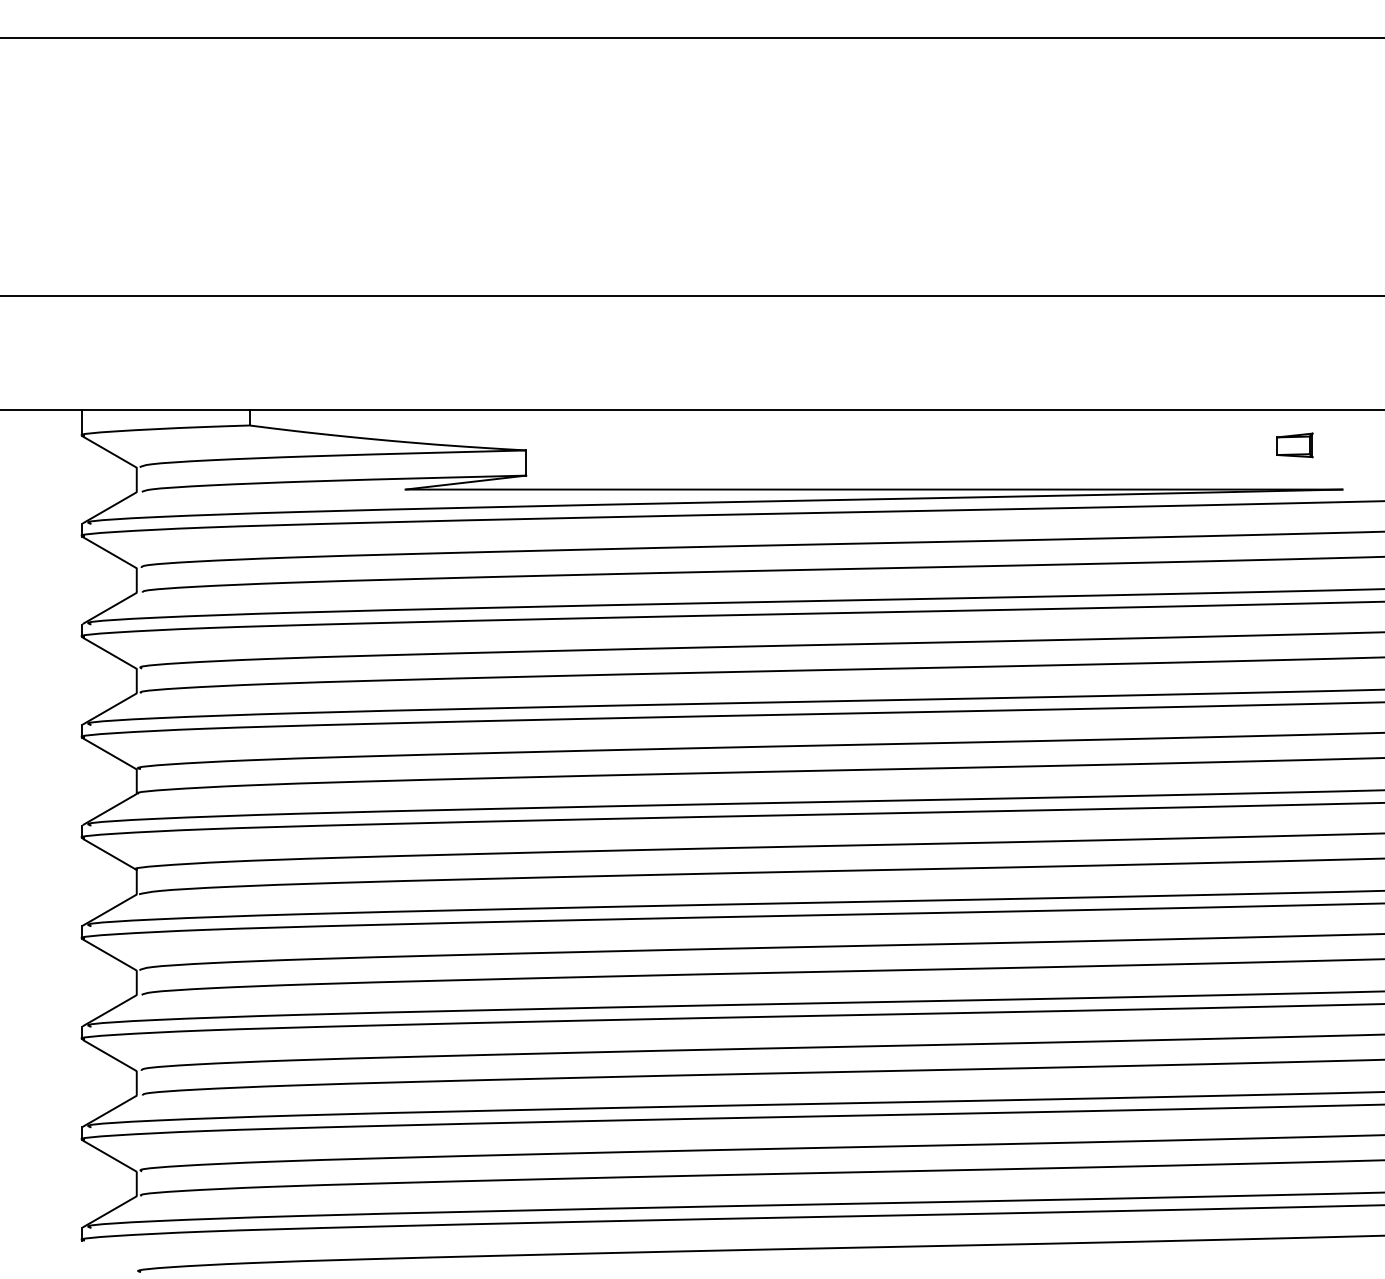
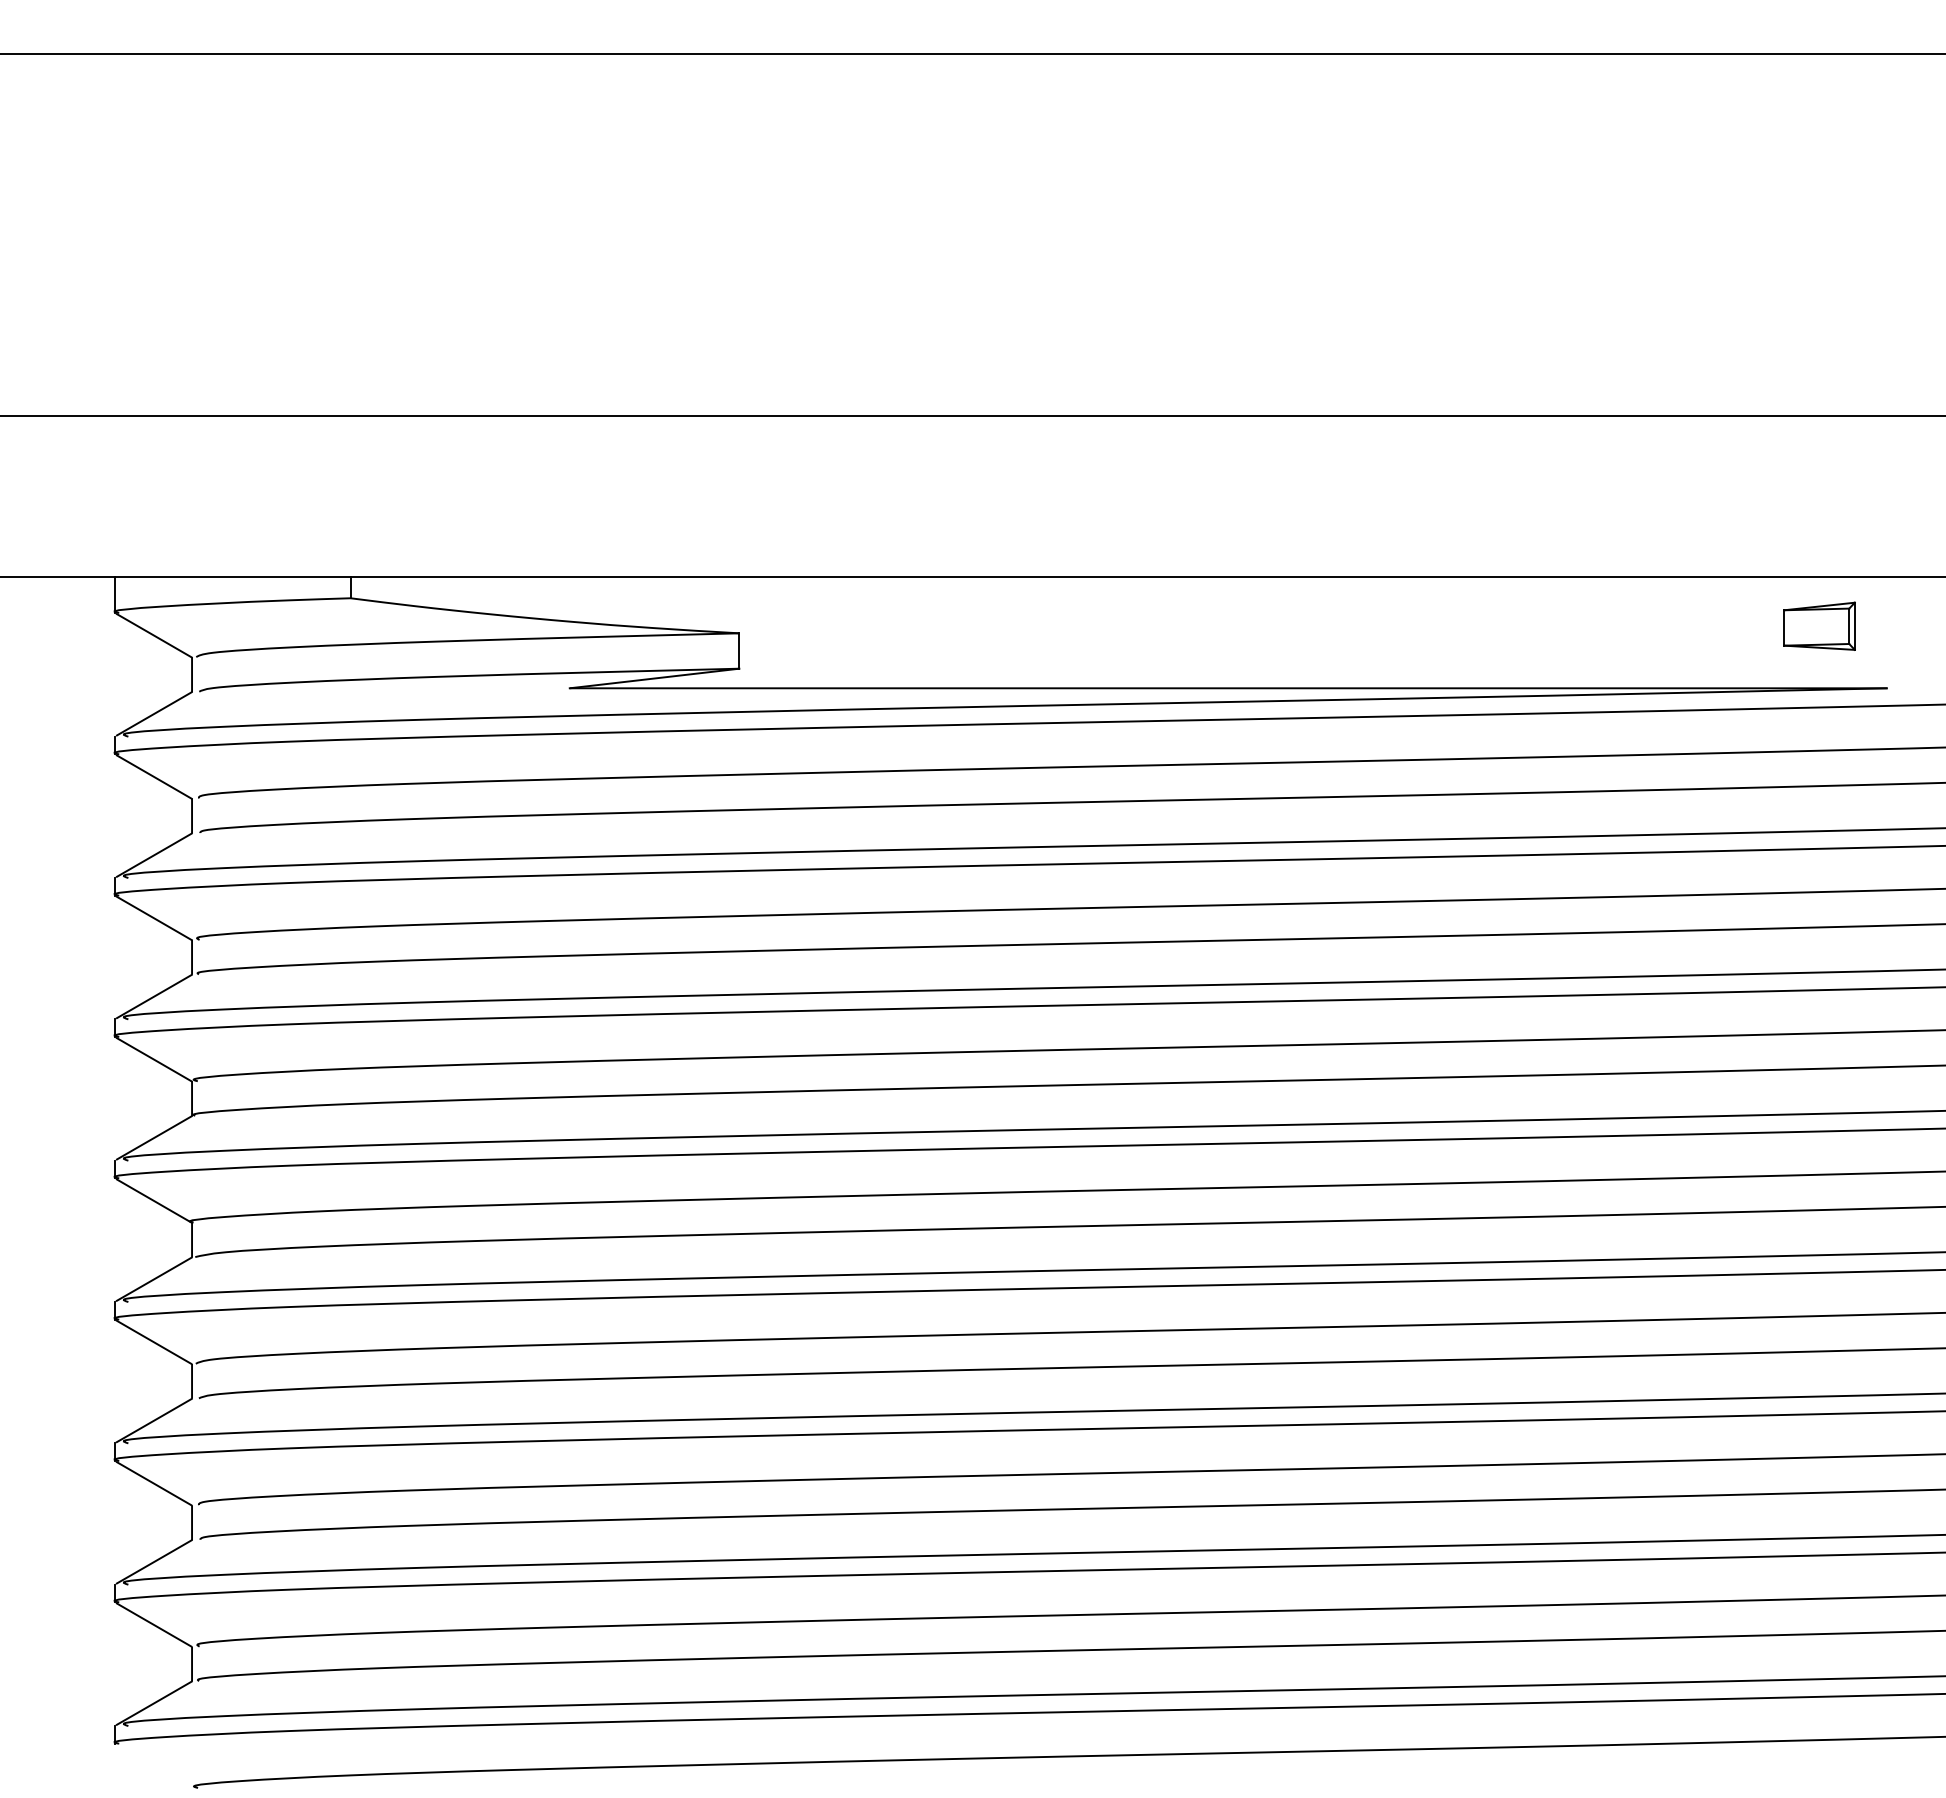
part: (1294, 444) -> (1819, 625), size x1.43

